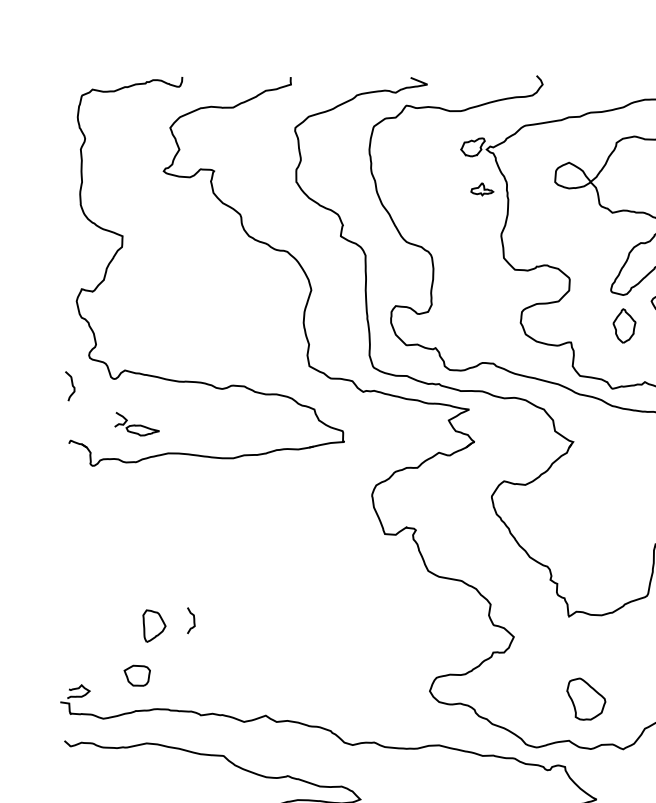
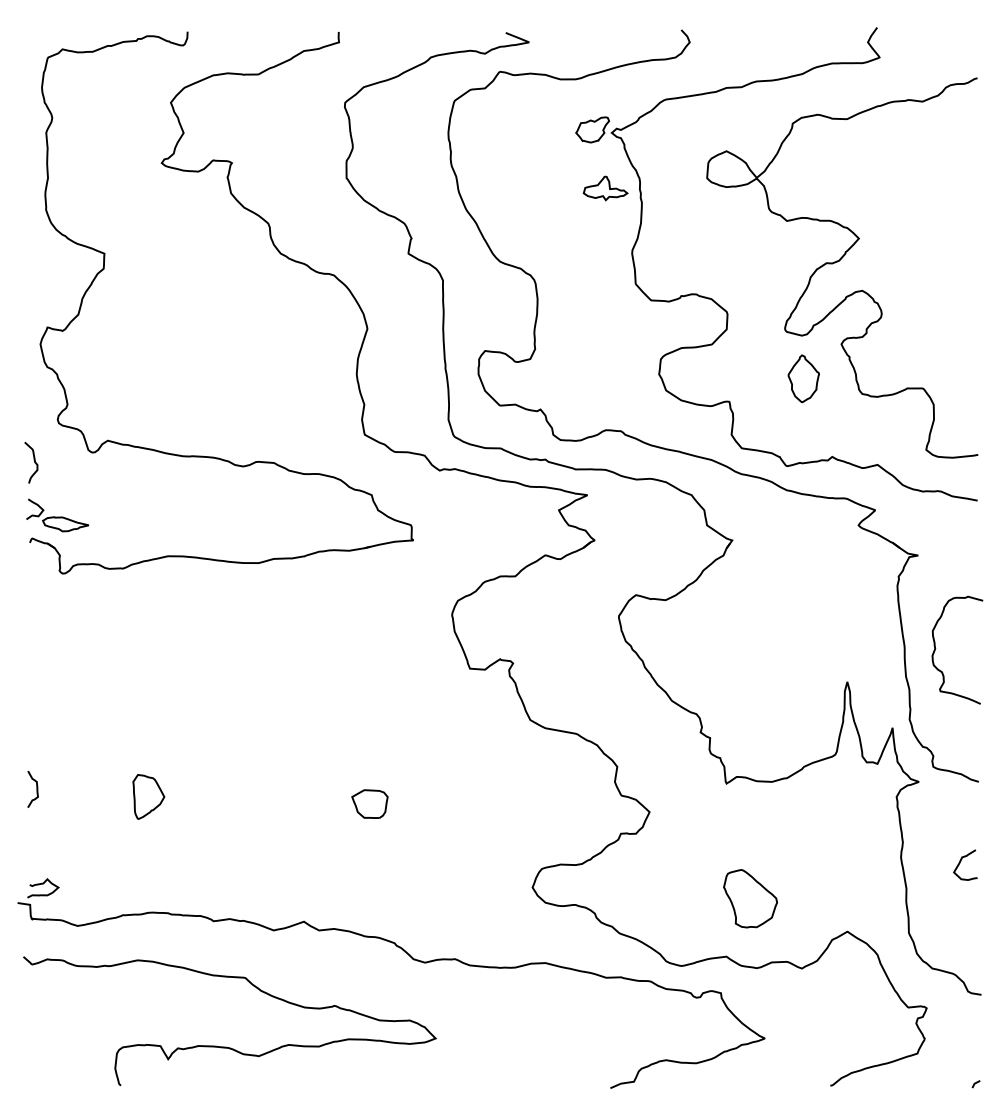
part: (482, 189) -> (605, 188), size x1.43
part: (136, 424) -> (57, 515), moved
curve: (193, 620) -> (36, 788), moved
part: (136, 675) -> (369, 803), moved

